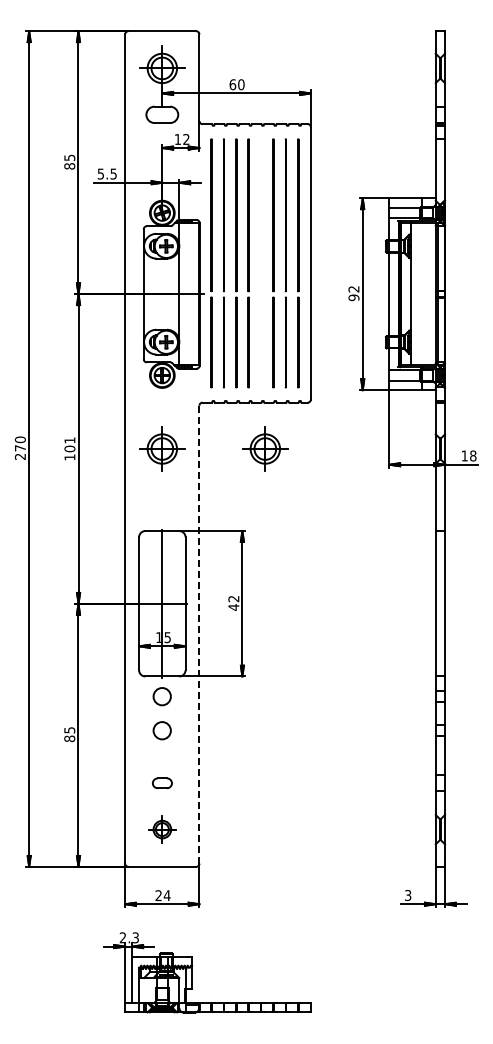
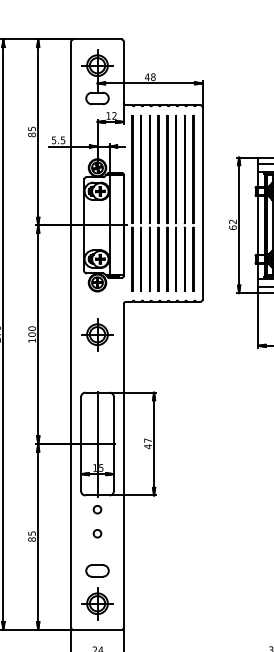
text: (236, 84) -> (149, 77), 60 -> 48
line: (261, 263) -> (167, 203), added
text: (353, 297) -> (232, 227), 92 -> 62
text: (69, 440) -> (31, 328), 101 -> 100
part: (265, 448) -> (170, 334), removed
text: (233, 599) -> (147, 441), 42 -> 47
line: (199, 634) -> (123, 465), dashed -> solid
circle: (162, 696) -> (97, 509), size x0.62
circle: (162, 730) -> (97, 533), size x0.62
part: (162, 783) -> (97, 571), size x1.67
part: (162, 829) -> (97, 603), size x1.67

